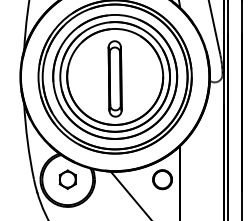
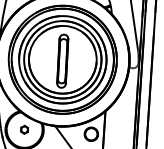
part: (67, 179) -> (24, 129), size x0.6

